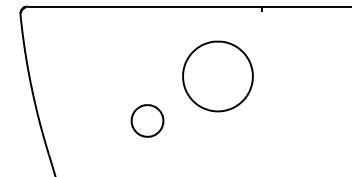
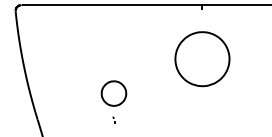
part: (217, 76) -> (202, 59), moved
part: (146, 154) -> (113, 119), added

